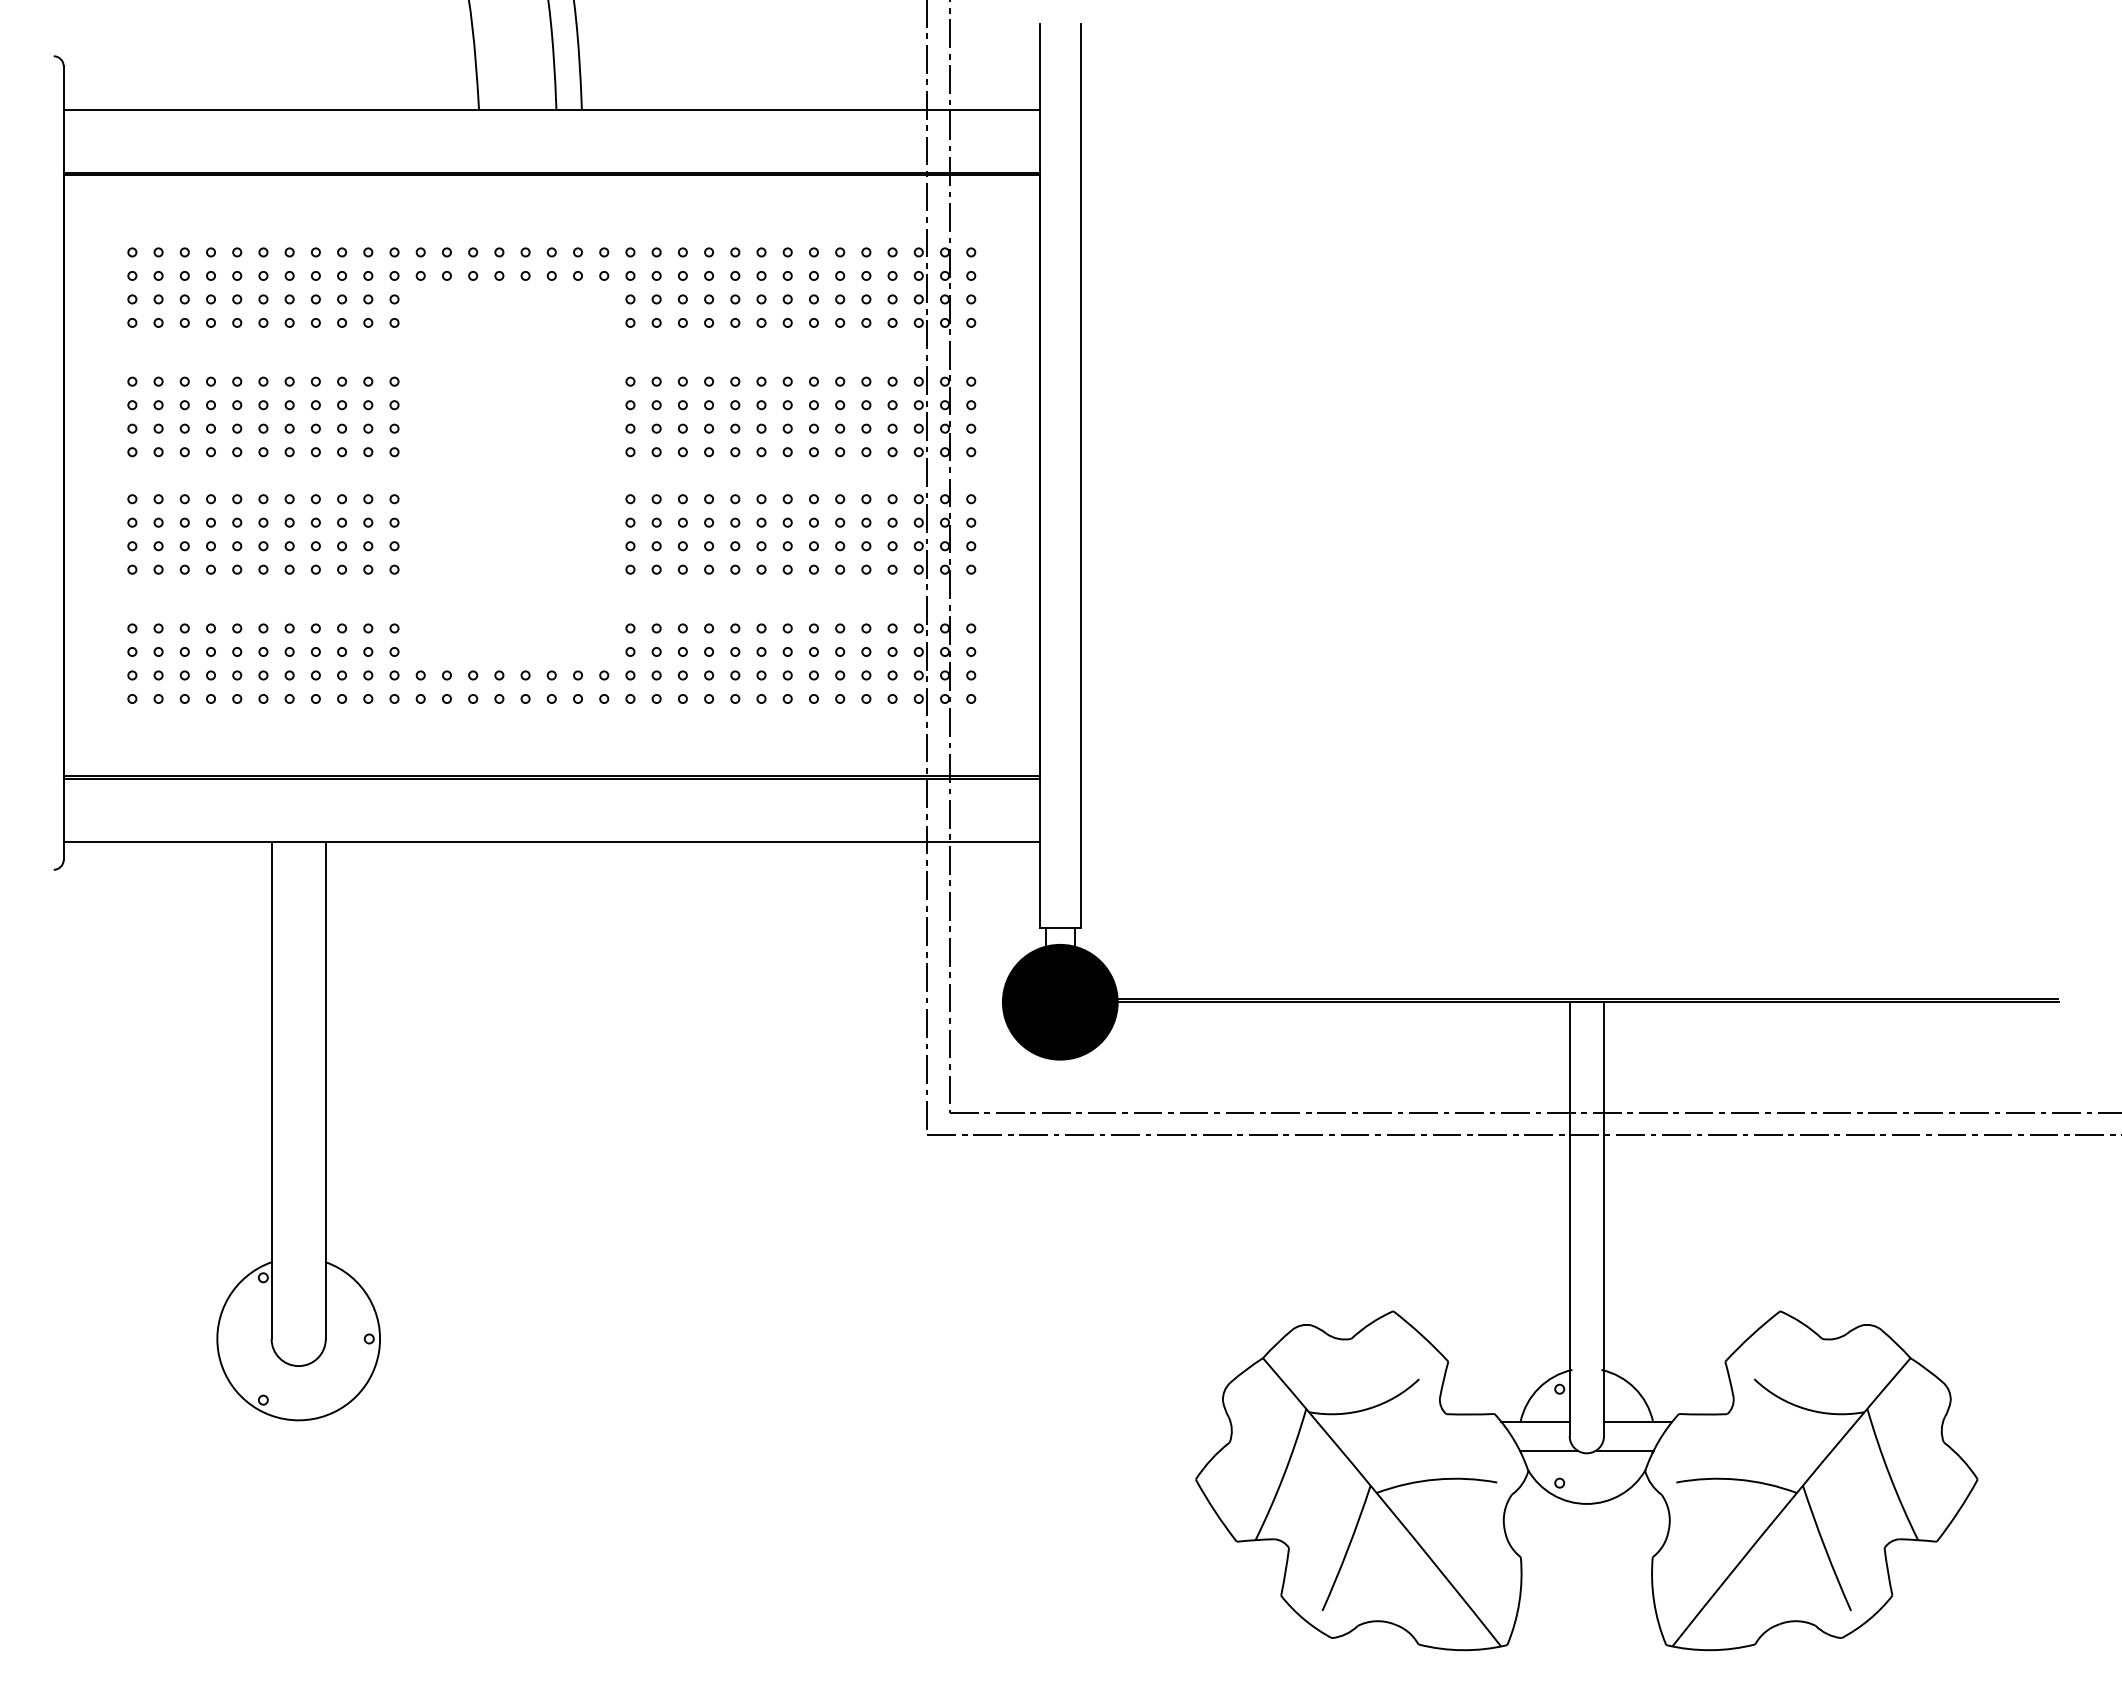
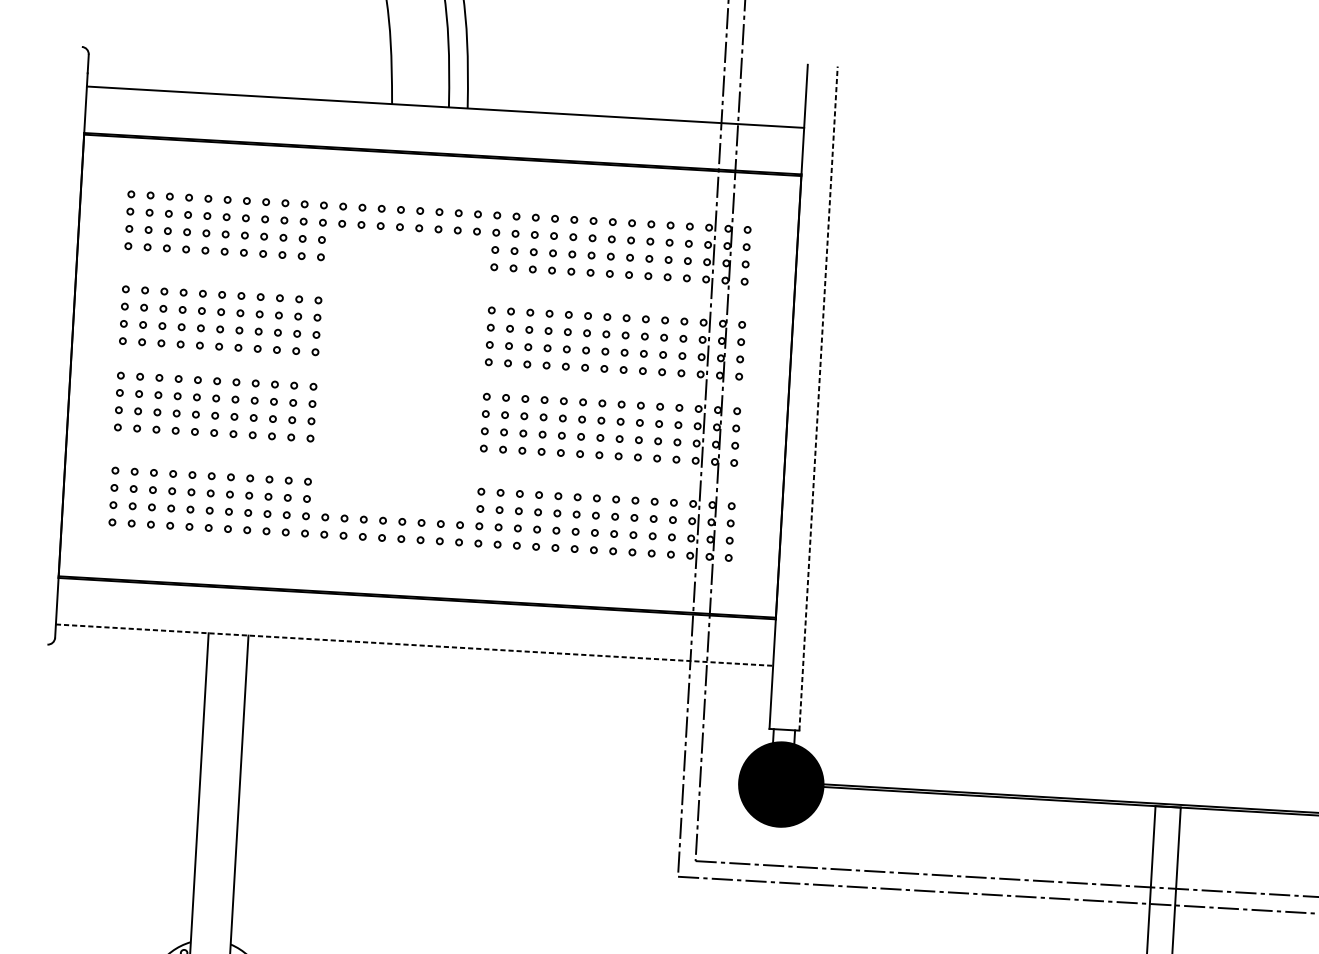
line: (1080, 475) -> (818, 398), solid -> dashed
line: (552, 841) -> (415, 644), solid -> dashed

